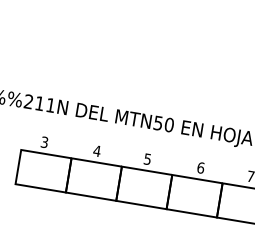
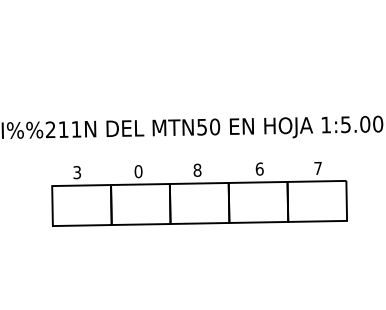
text: (97, 151) -> (138, 171), 4 -> 0
text: (147, 158) -> (197, 169), 5 -> 8

